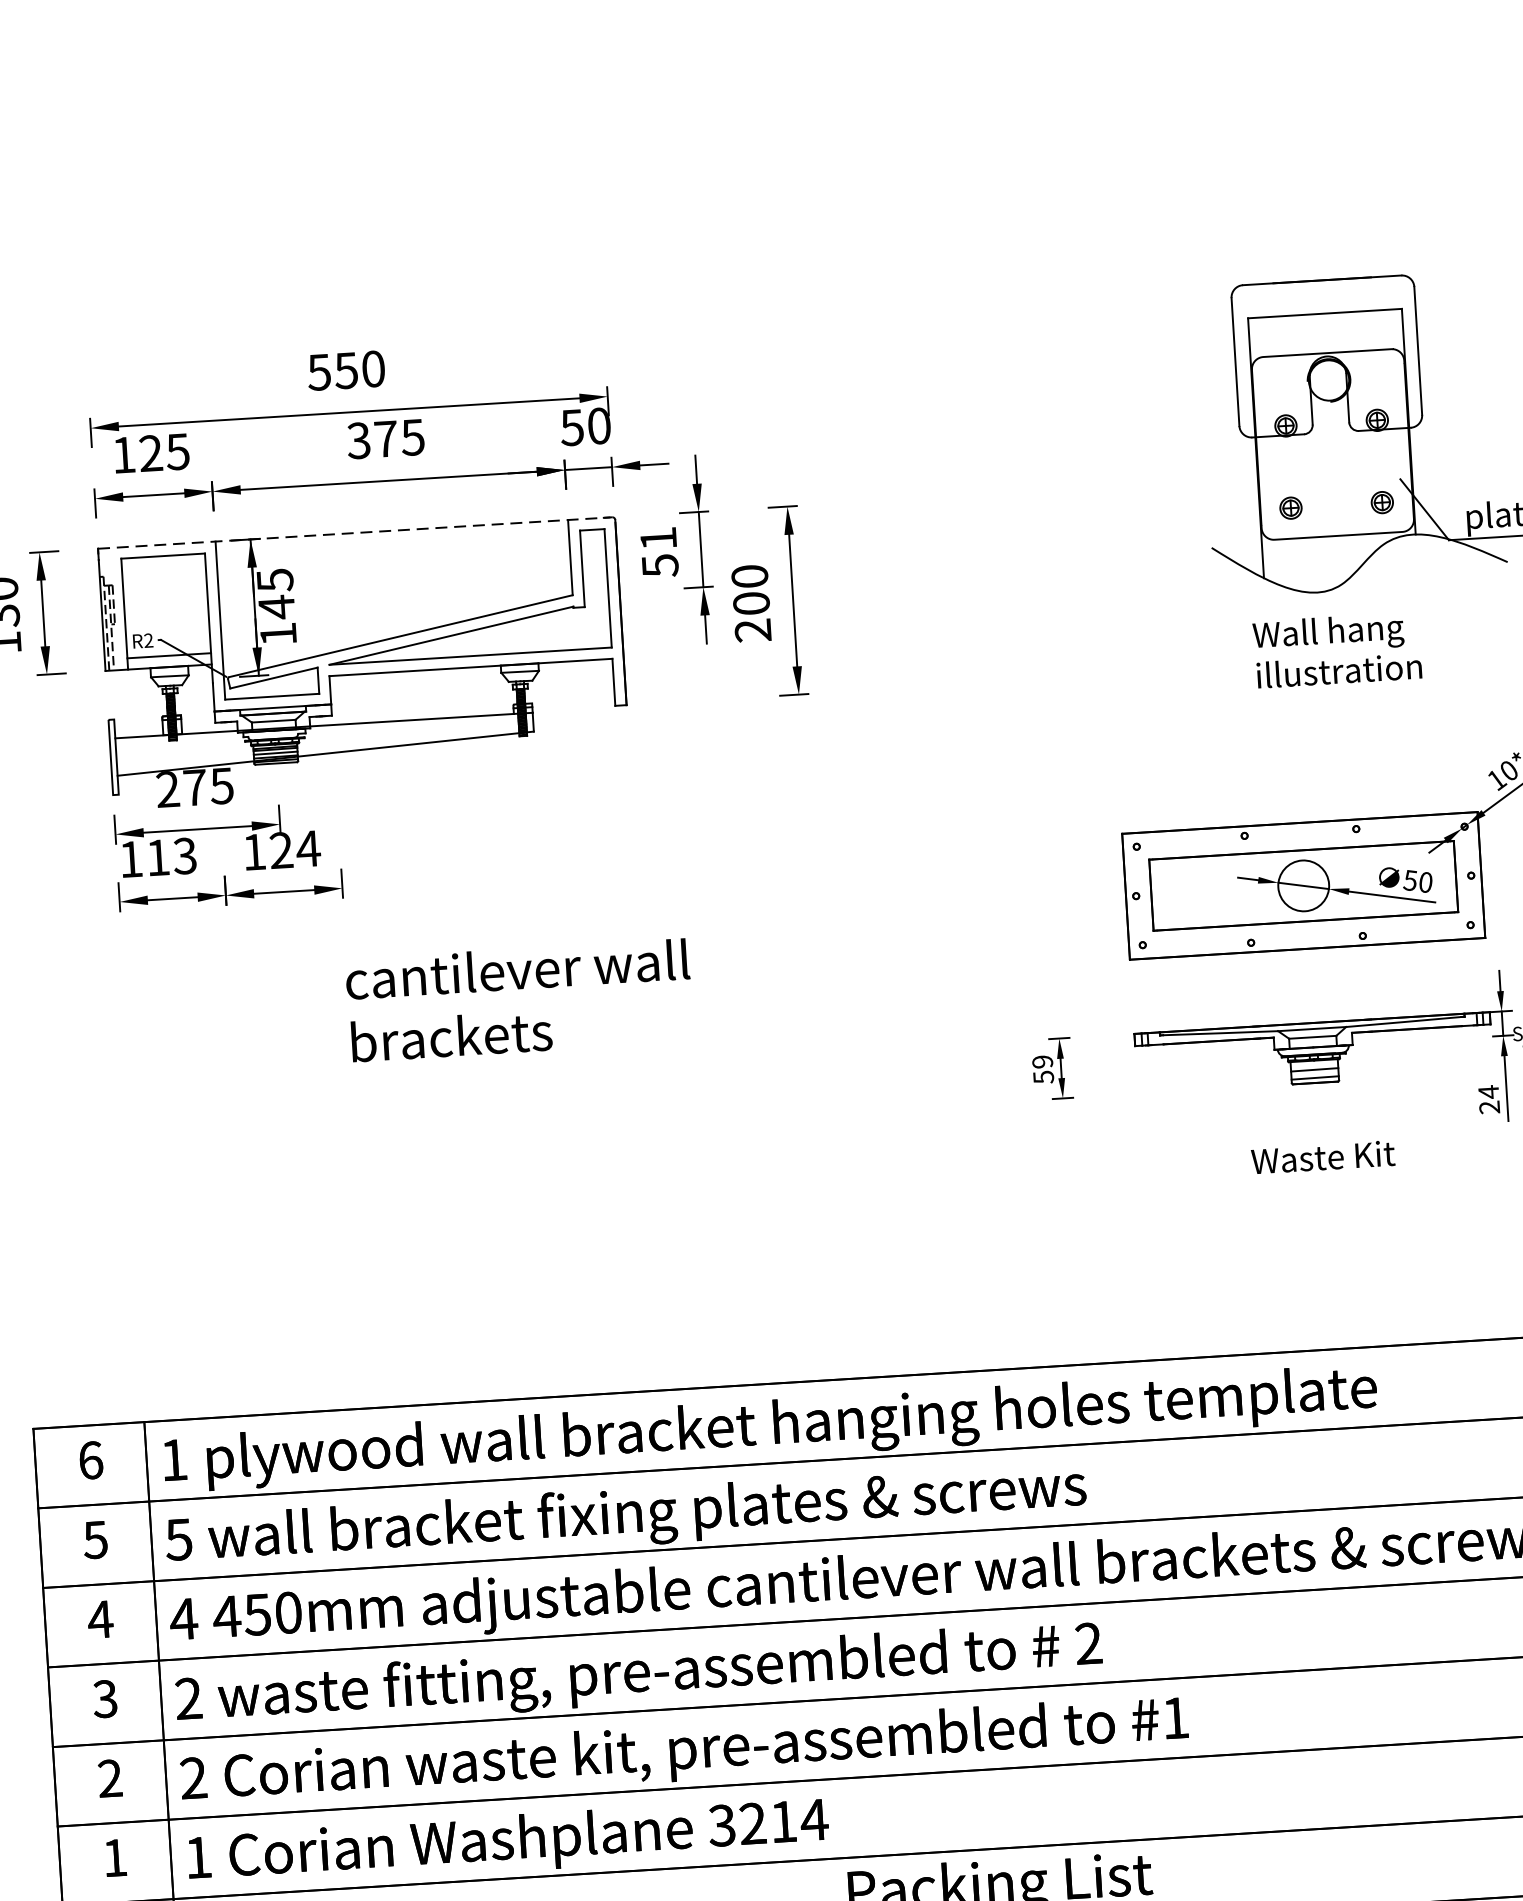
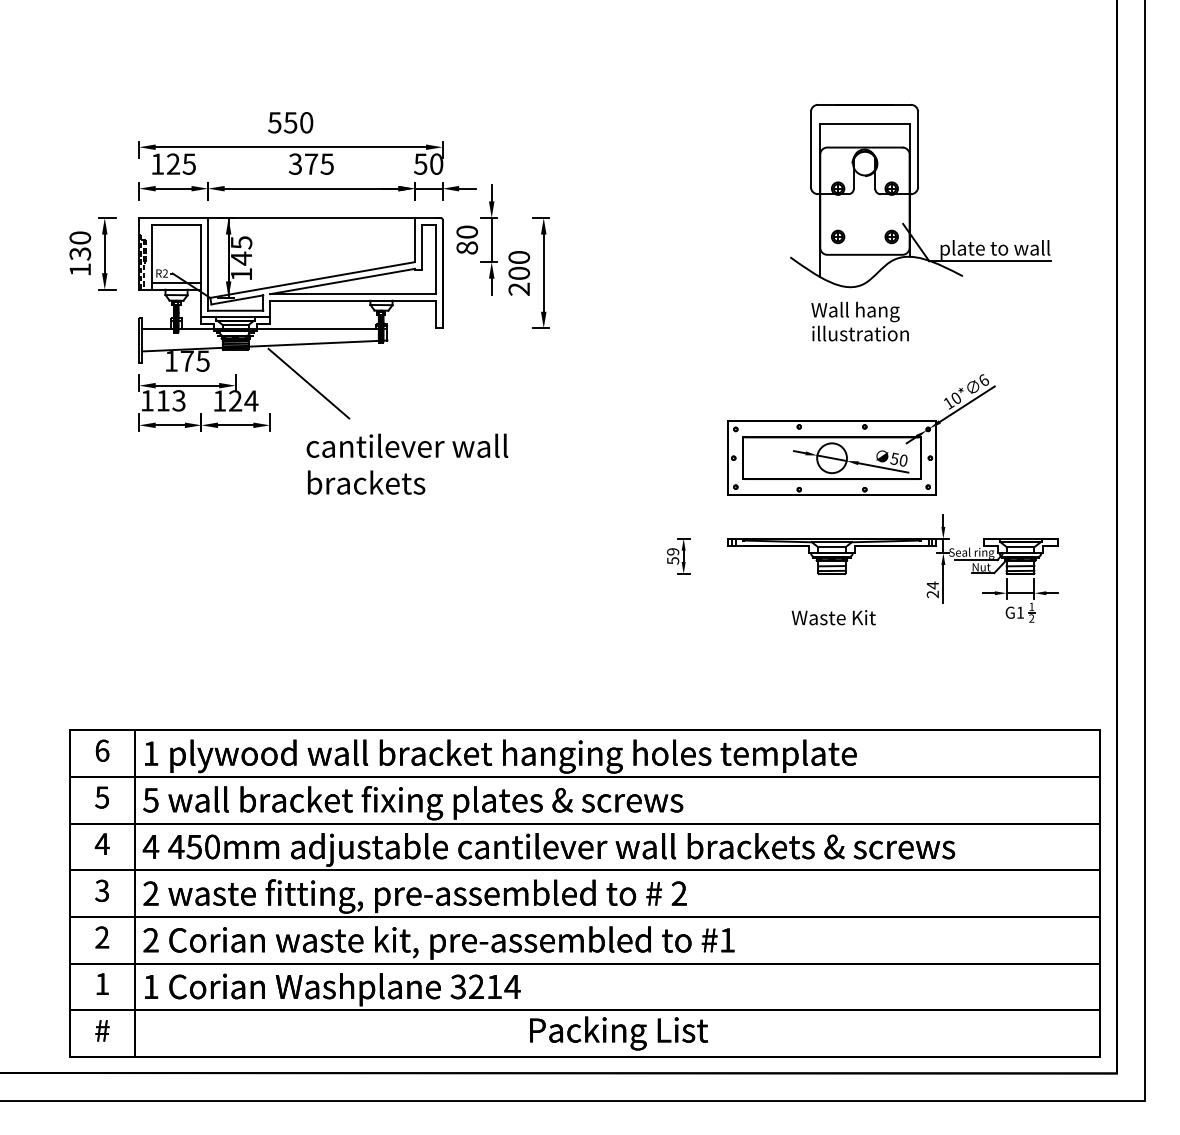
line: (356, 533) -> (290, 218), dashed -> solid
text: (658, 551) -> (466, 239), 51 -> 80
text: (166, 789) -> (170, 361), 275 -> 175
line: (403, 813) -> (308, 383), added
text: (519, 999) -> (407, 463), moved

